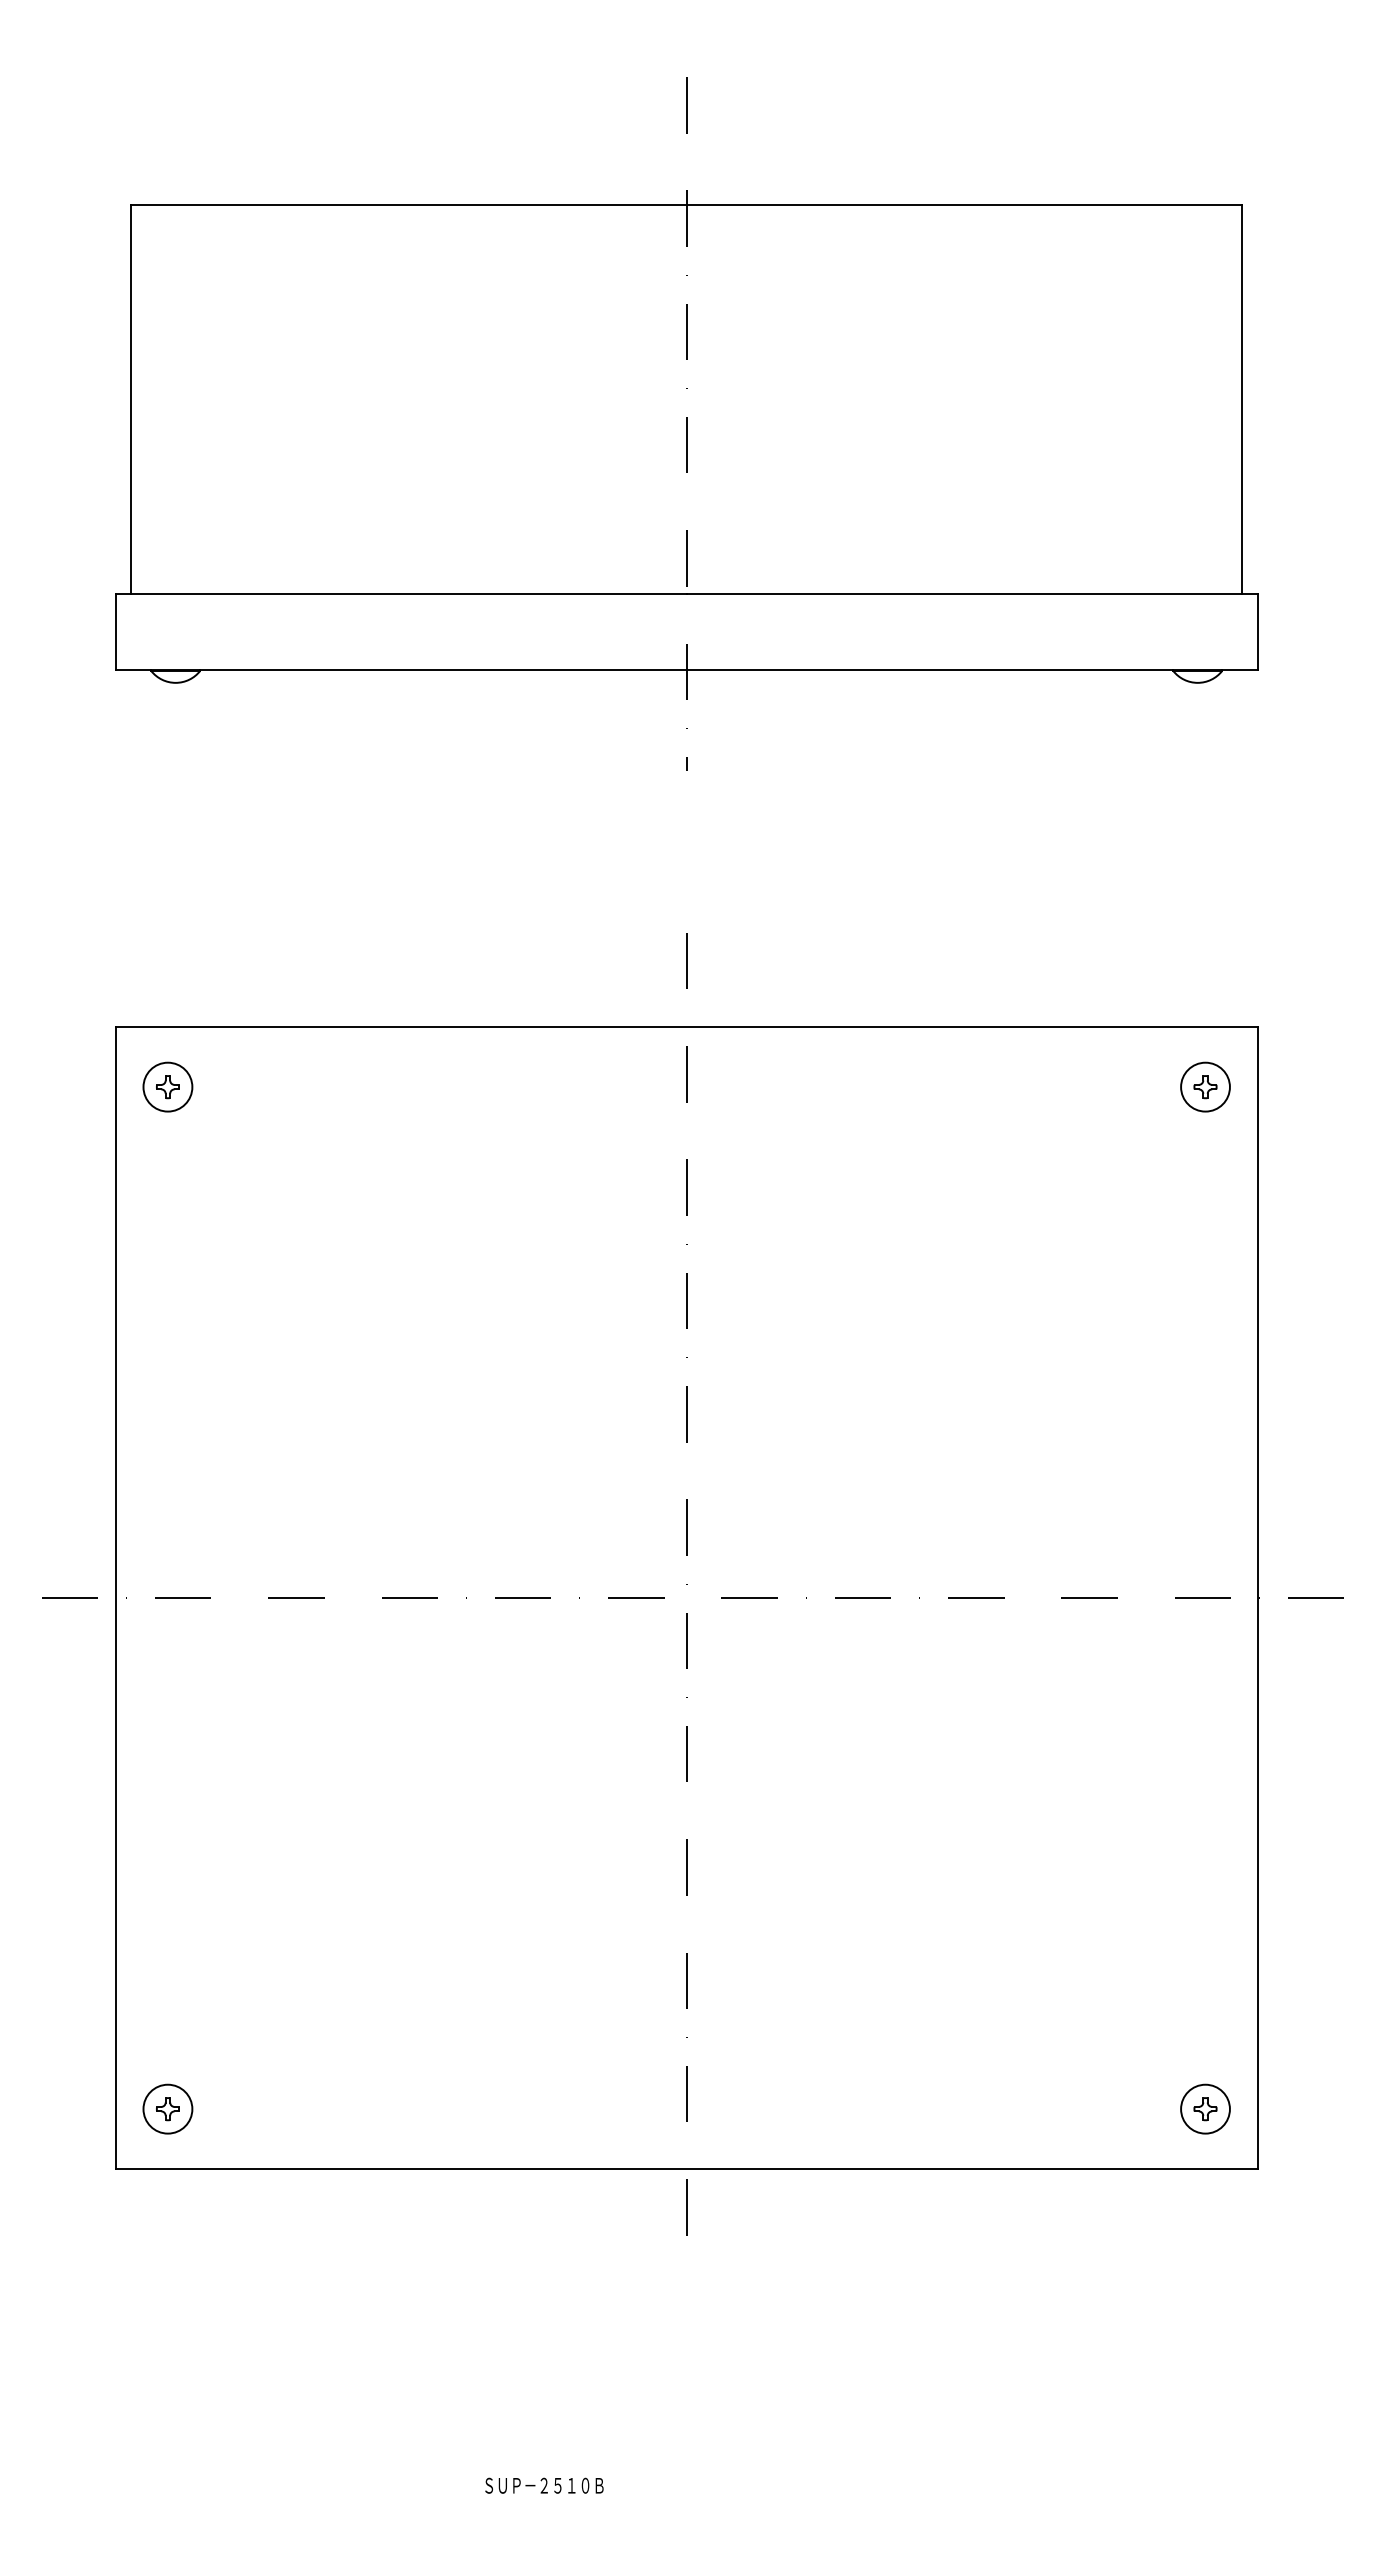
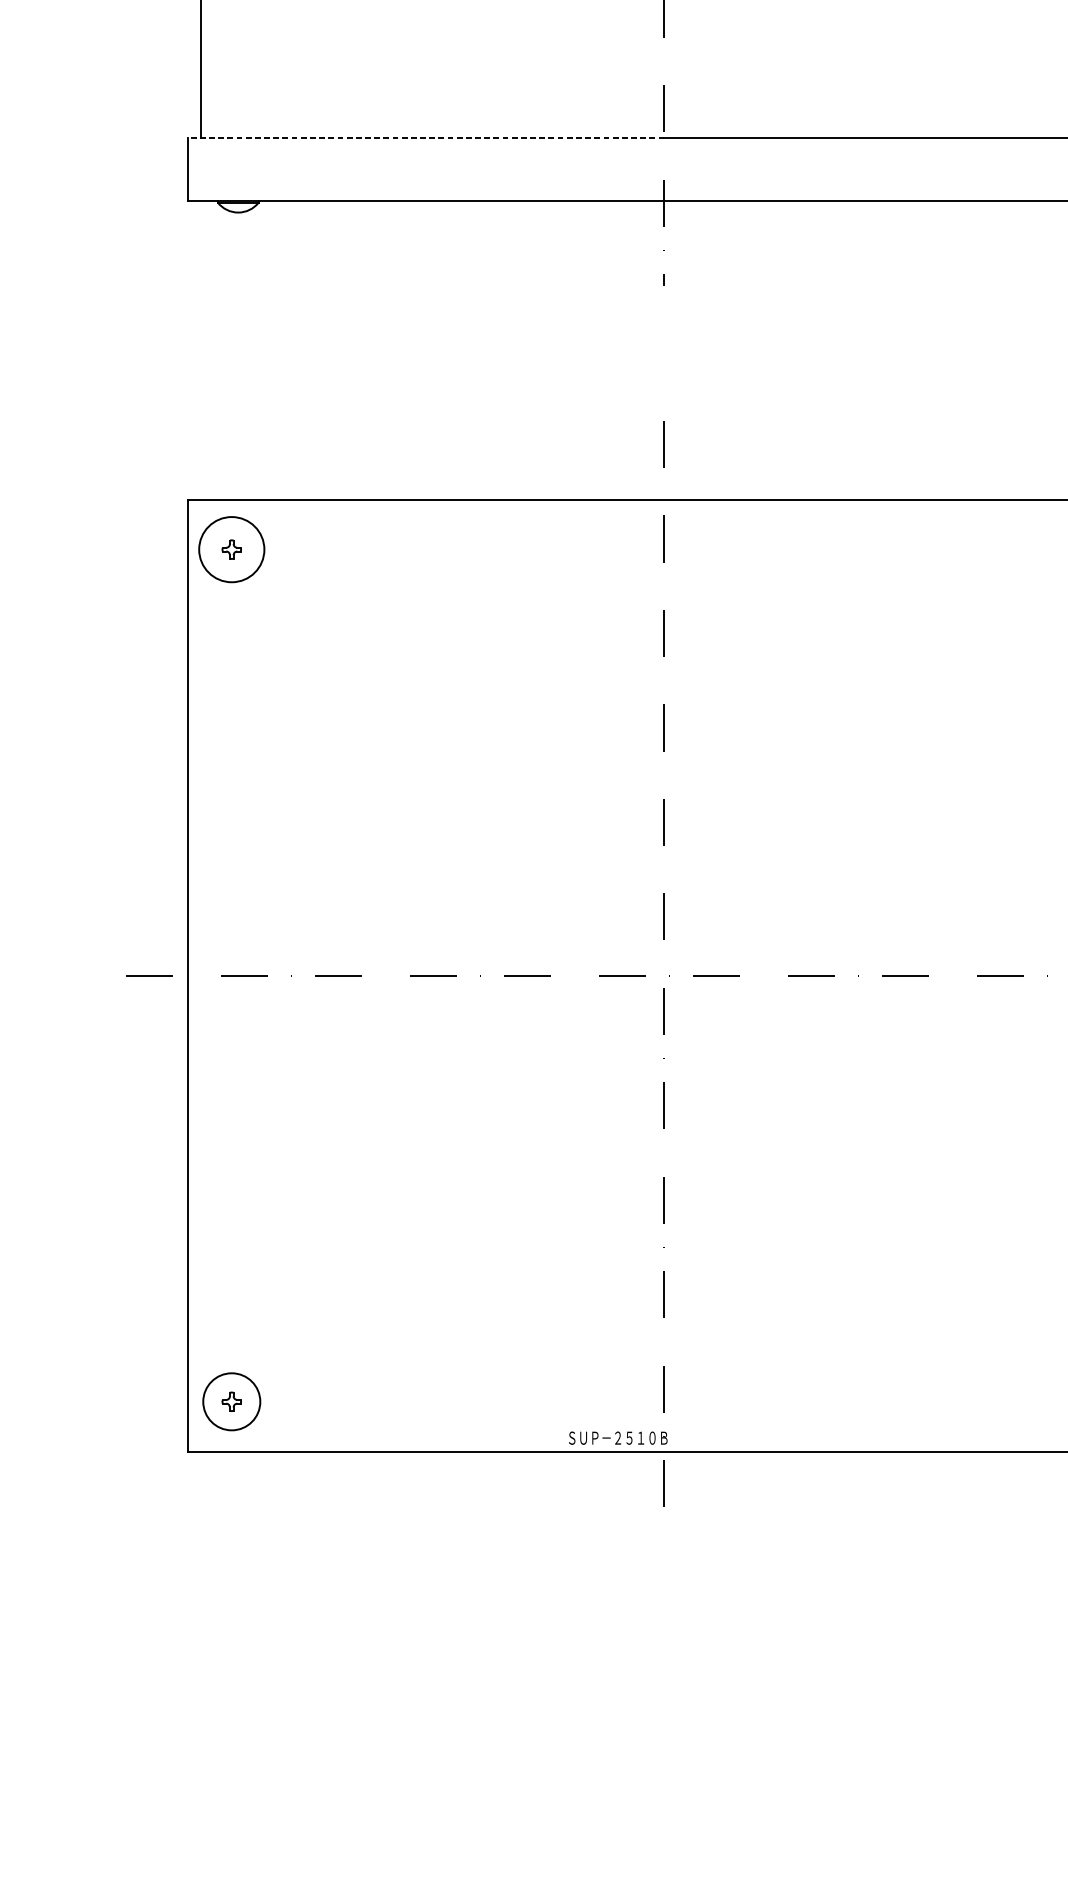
line: (401, 594) -> (426, 138), solid -> dashed
circle: (167, 1086) -> (231, 549), size x1.6
circle: (167, 2108) -> (231, 1401), size x1.4
text: (544, 2485) -> (618, 1437), moved

